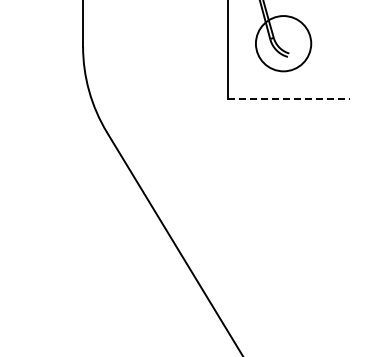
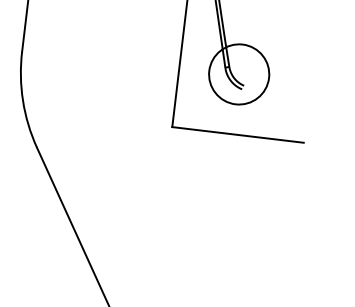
line: (289, 99) -> (238, 135), dashed -> solid

